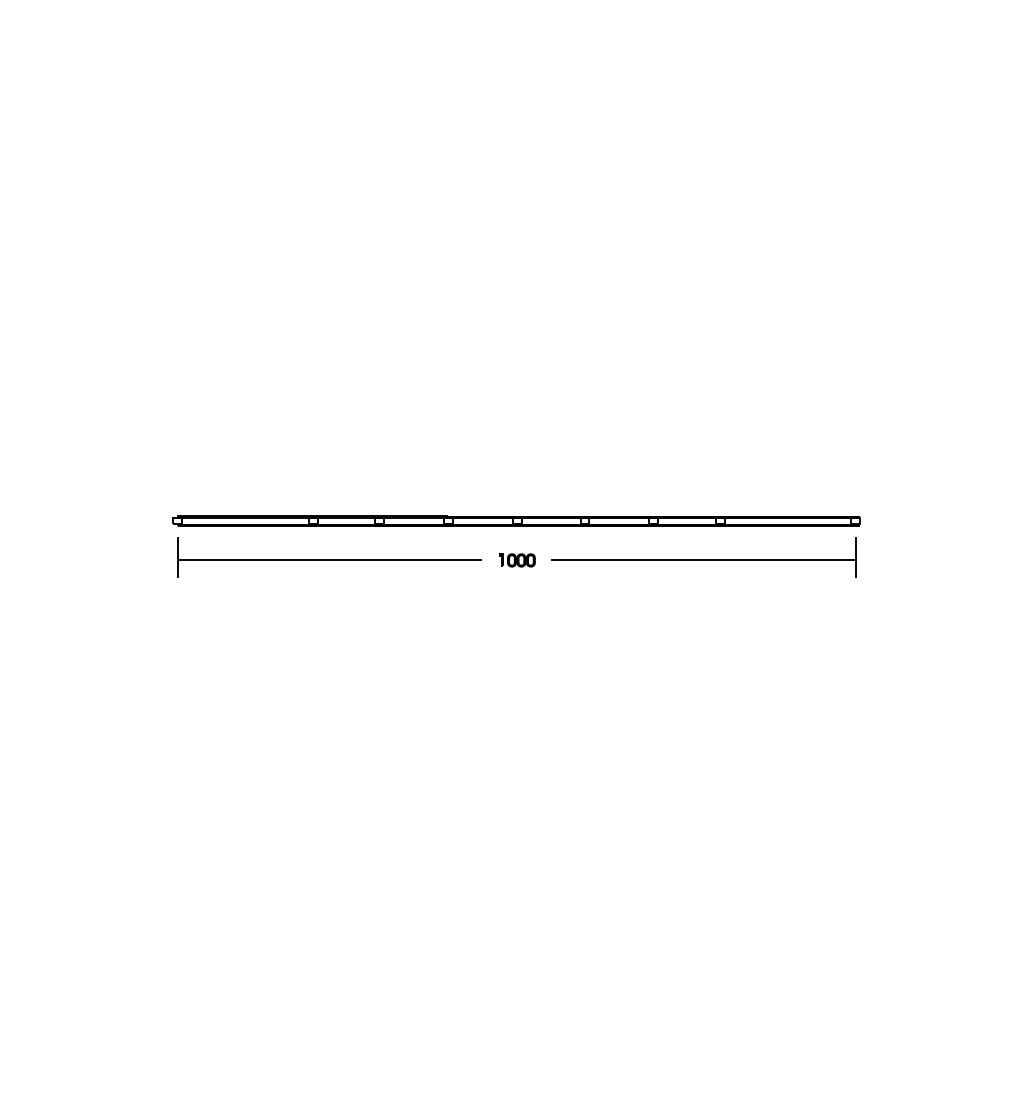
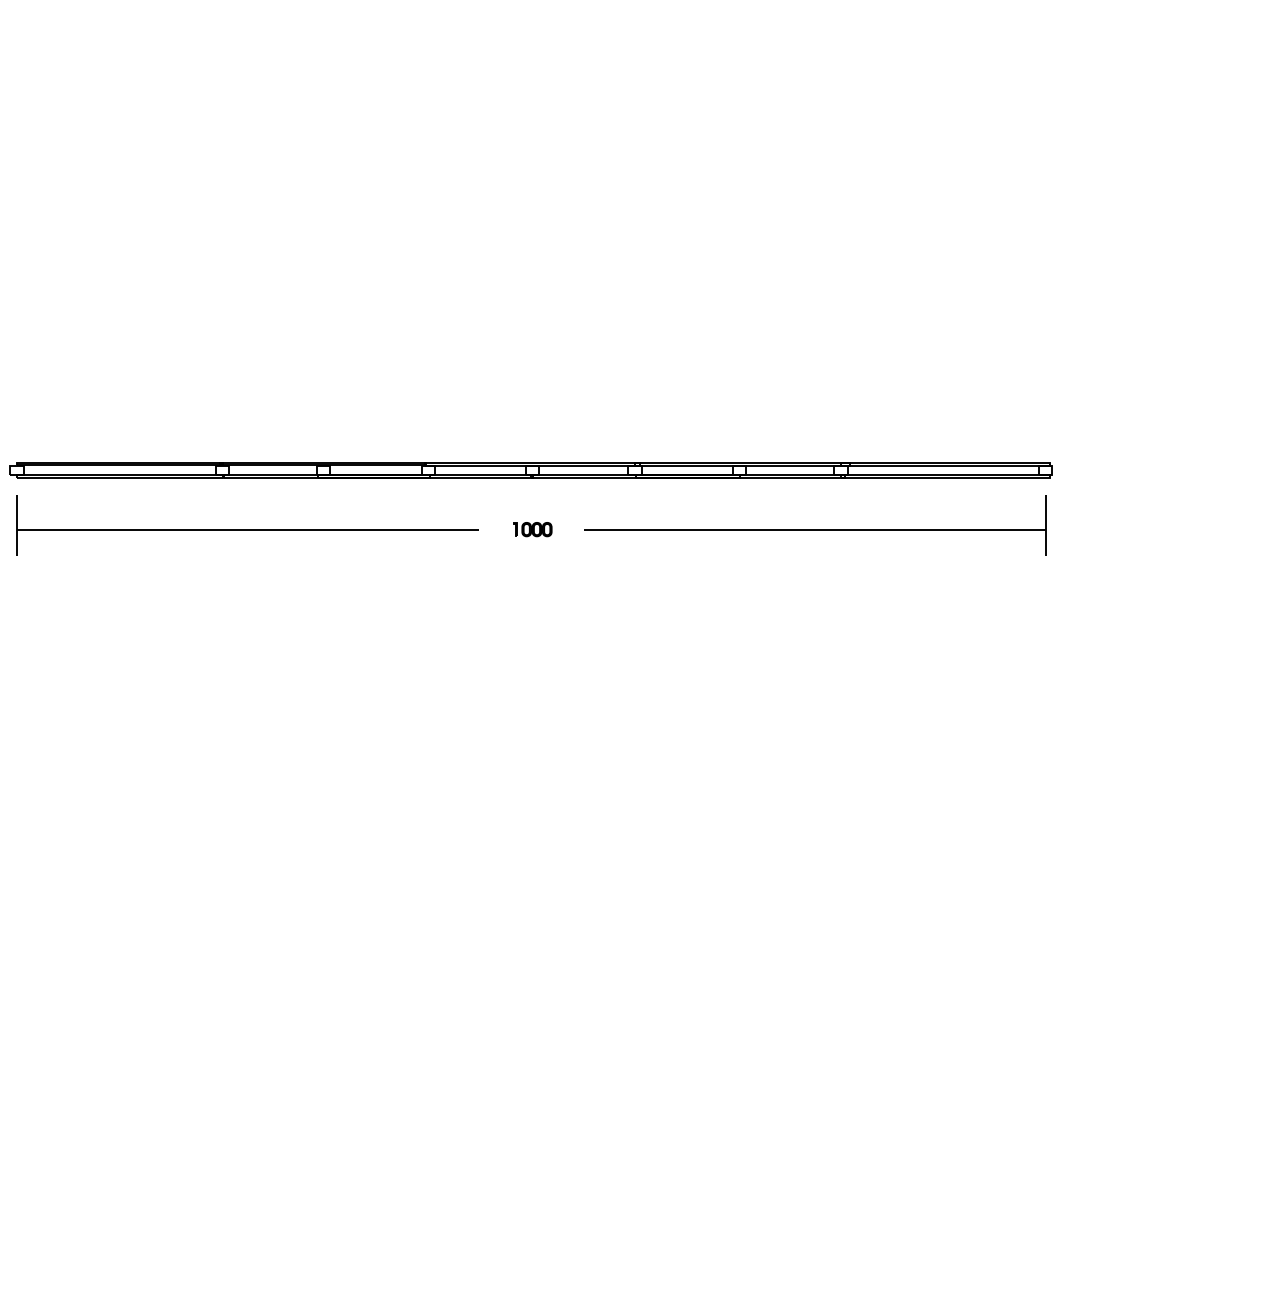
part: (517, 560) -> (532, 529), size x0.71

